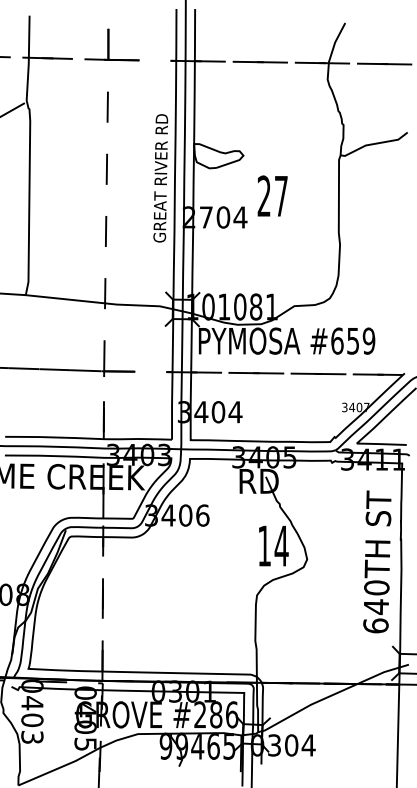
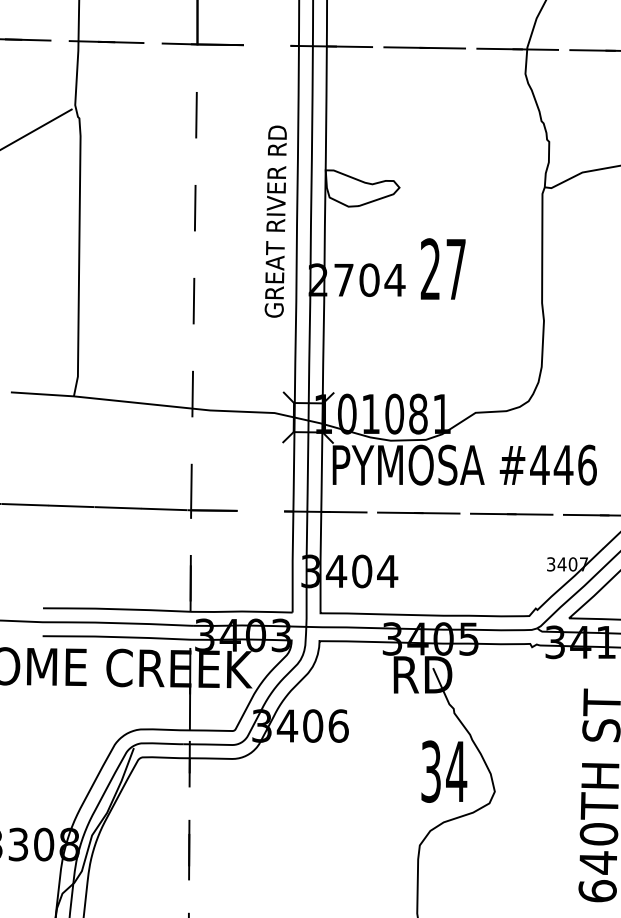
text: (272, 195) -> (442, 268), moved
text: (352, 340) -> (562, 464), #659 -> #446
text: (264, 545) -> (430, 770), 14 -> 34

